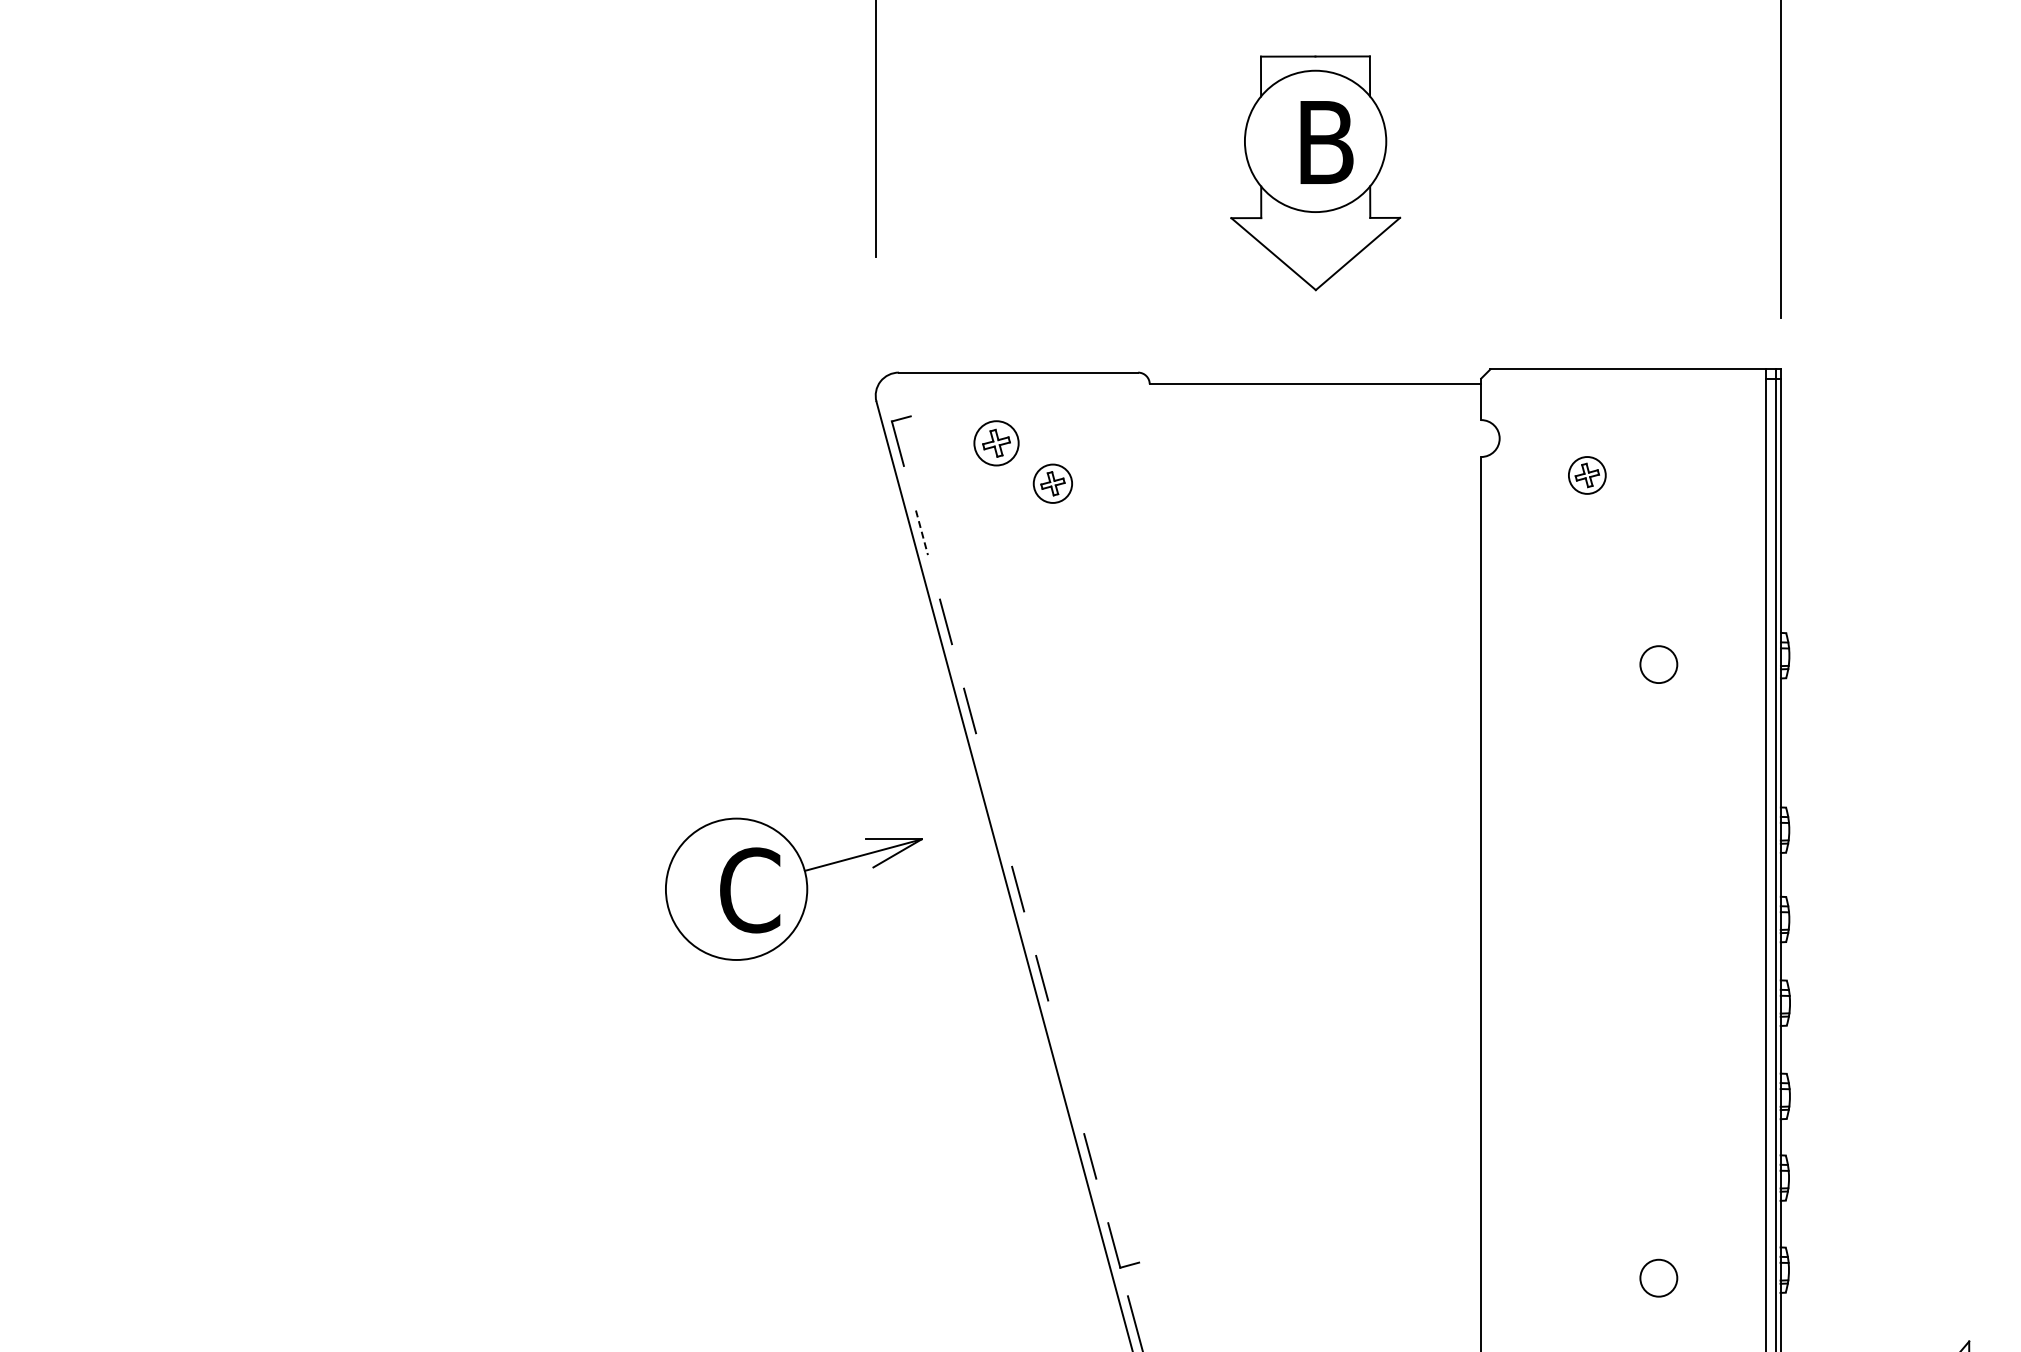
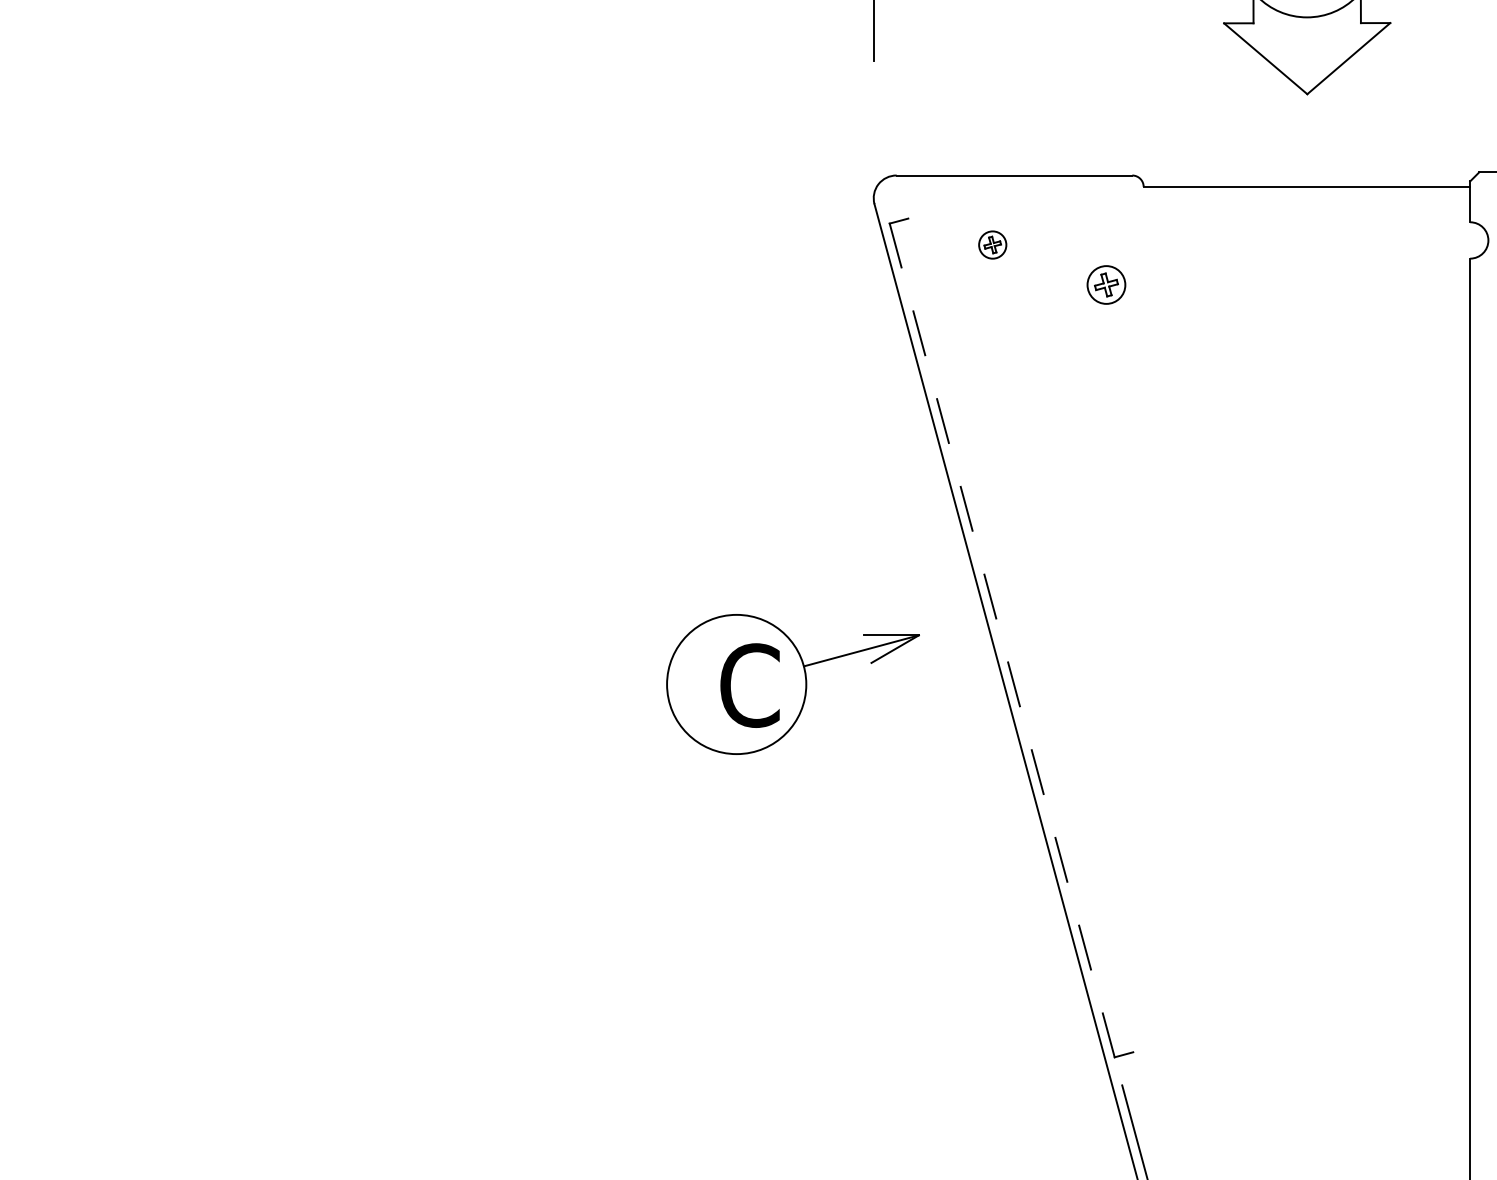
part: (996, 442) -> (992, 244), size x0.62
part: (1052, 483) -> (1106, 284), moved
line: (922, 533) -> (919, 333), dashed -> solid
line: (994, 799) -> (990, 596), added
line: (1066, 1067) -> (1061, 860), added

